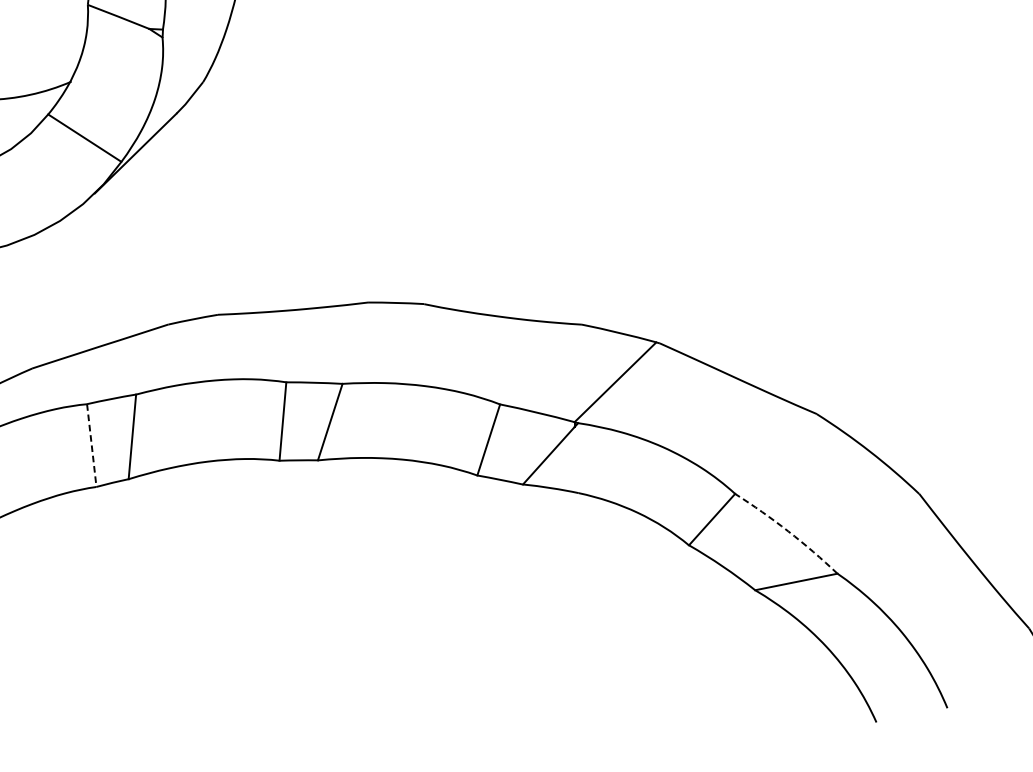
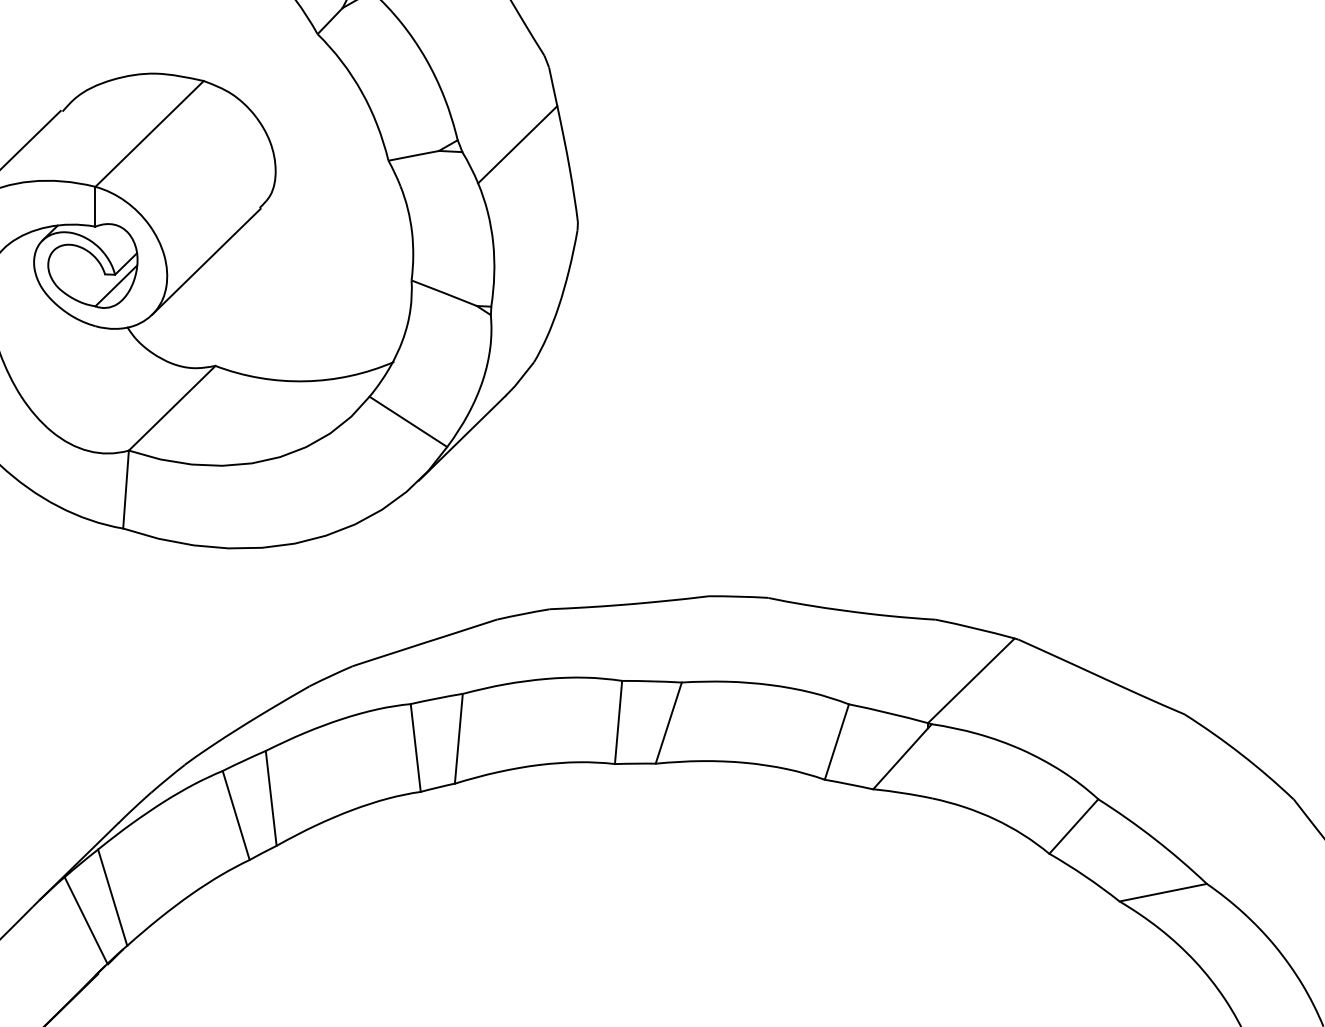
line: (91, 446) -> (415, 748), dashed -> solid
arc: (788, 531) -> (1154, 839), dashed -> solid

